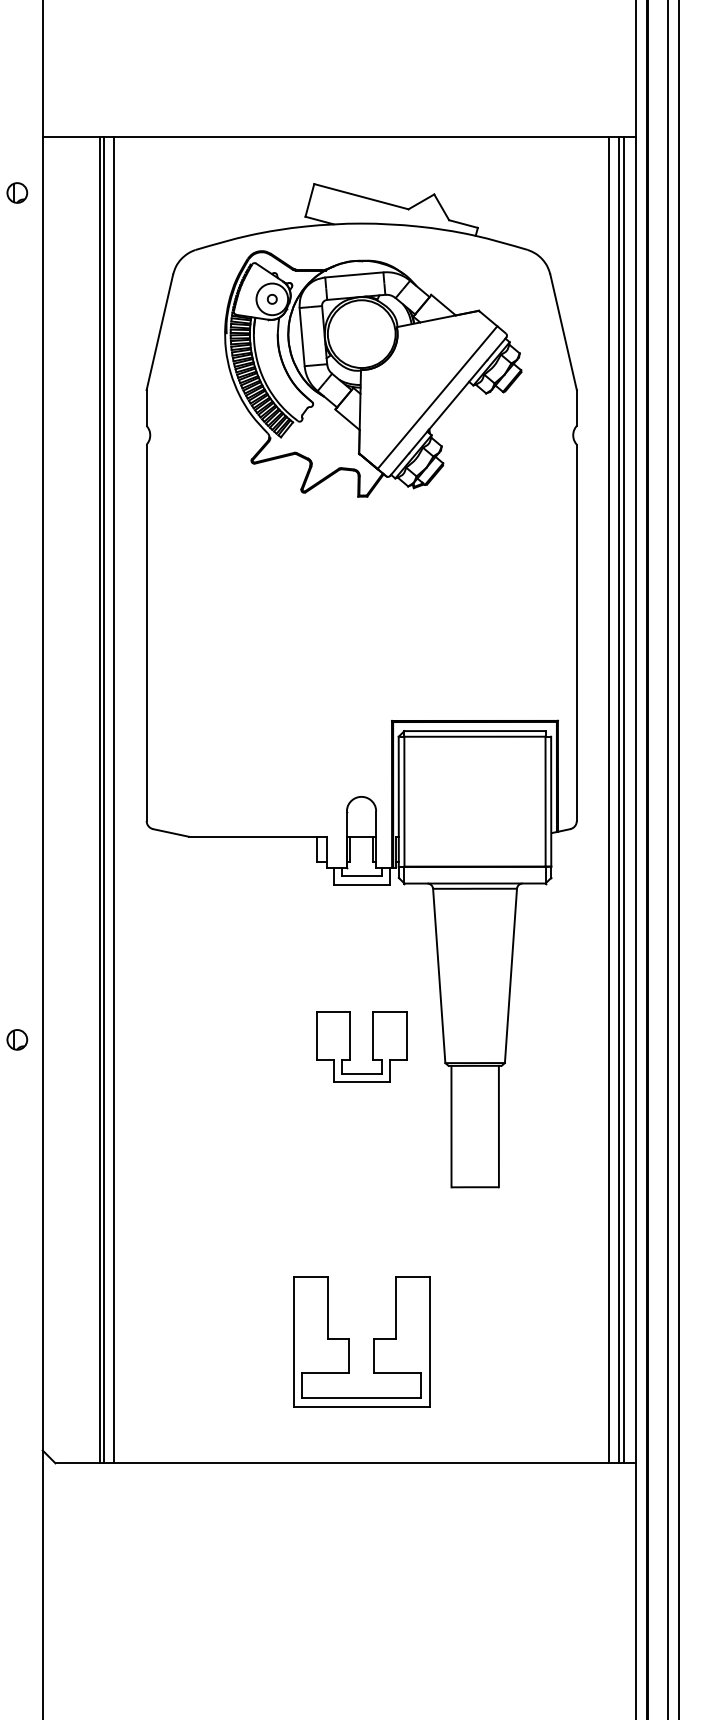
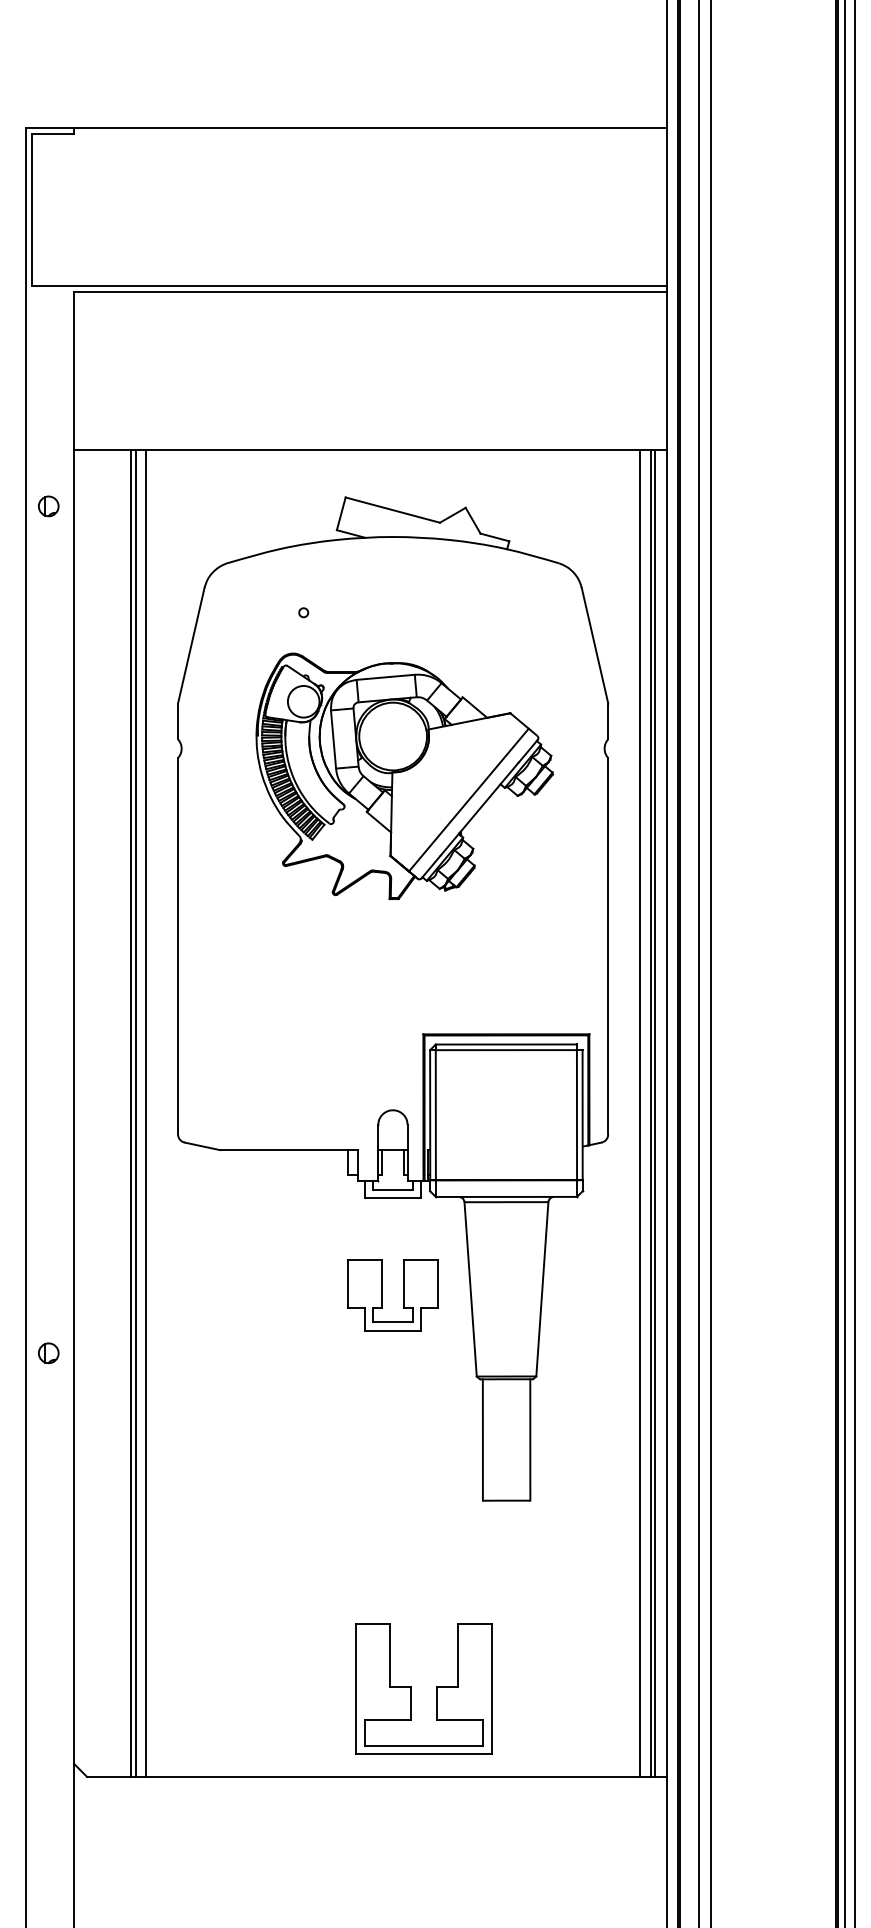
part: (373, 374) -> (404, 776), moved
part: (351, 1047) -> (382, 1295), moved
part: (349, 1341) -> (411, 1688), moved

